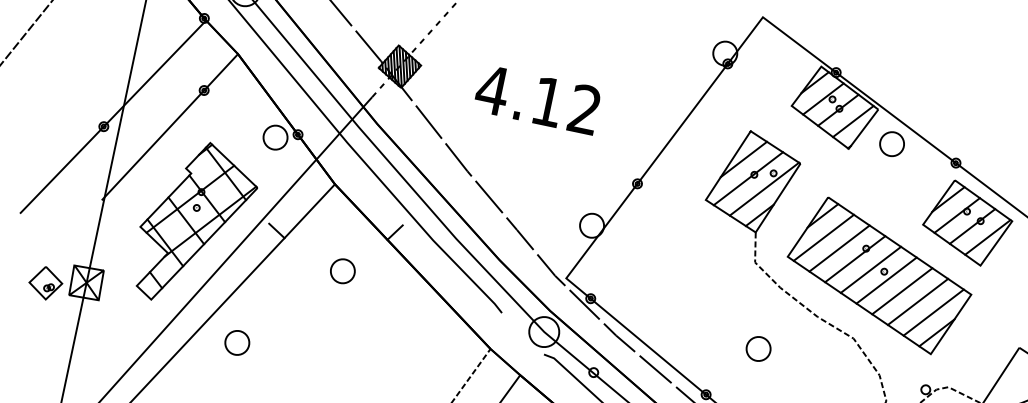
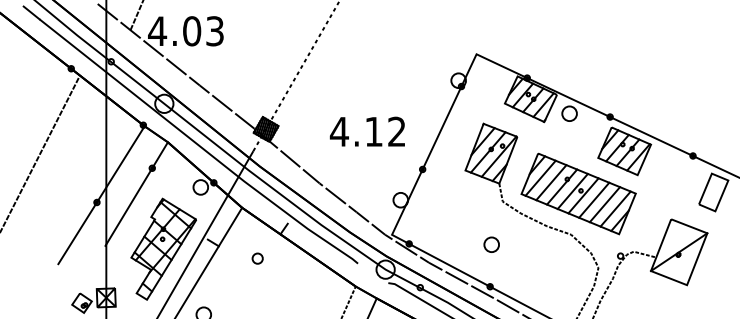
text: (536, 98) -> (366, 131), moved
part: (342, 270) -> (257, 258), size x0.7
part: (758, 348) -> (491, 244), moved

